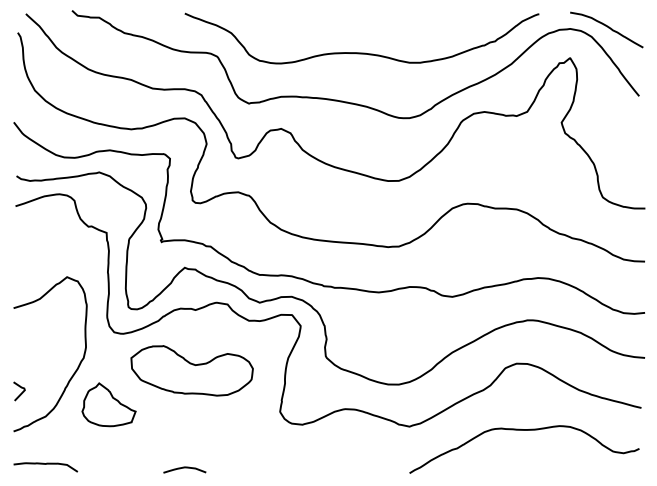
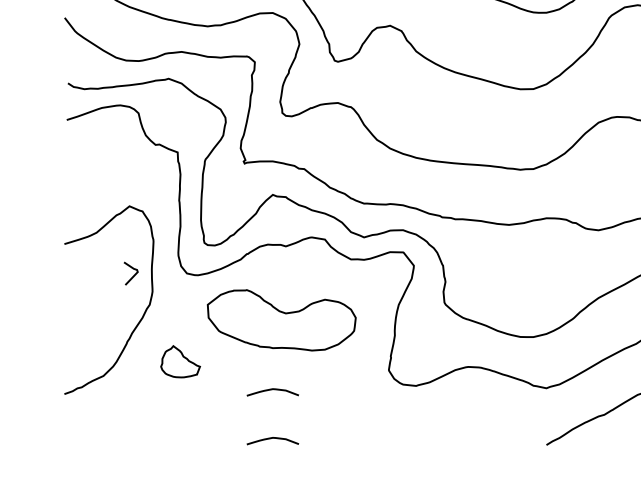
line: (21, 392) -> (133, 274), moved
part: (108, 404) -> (179, 361), size x0.6
curve: (184, 428) -> (272, 390), added
curve: (45, 464) -> (103, 434), removed

